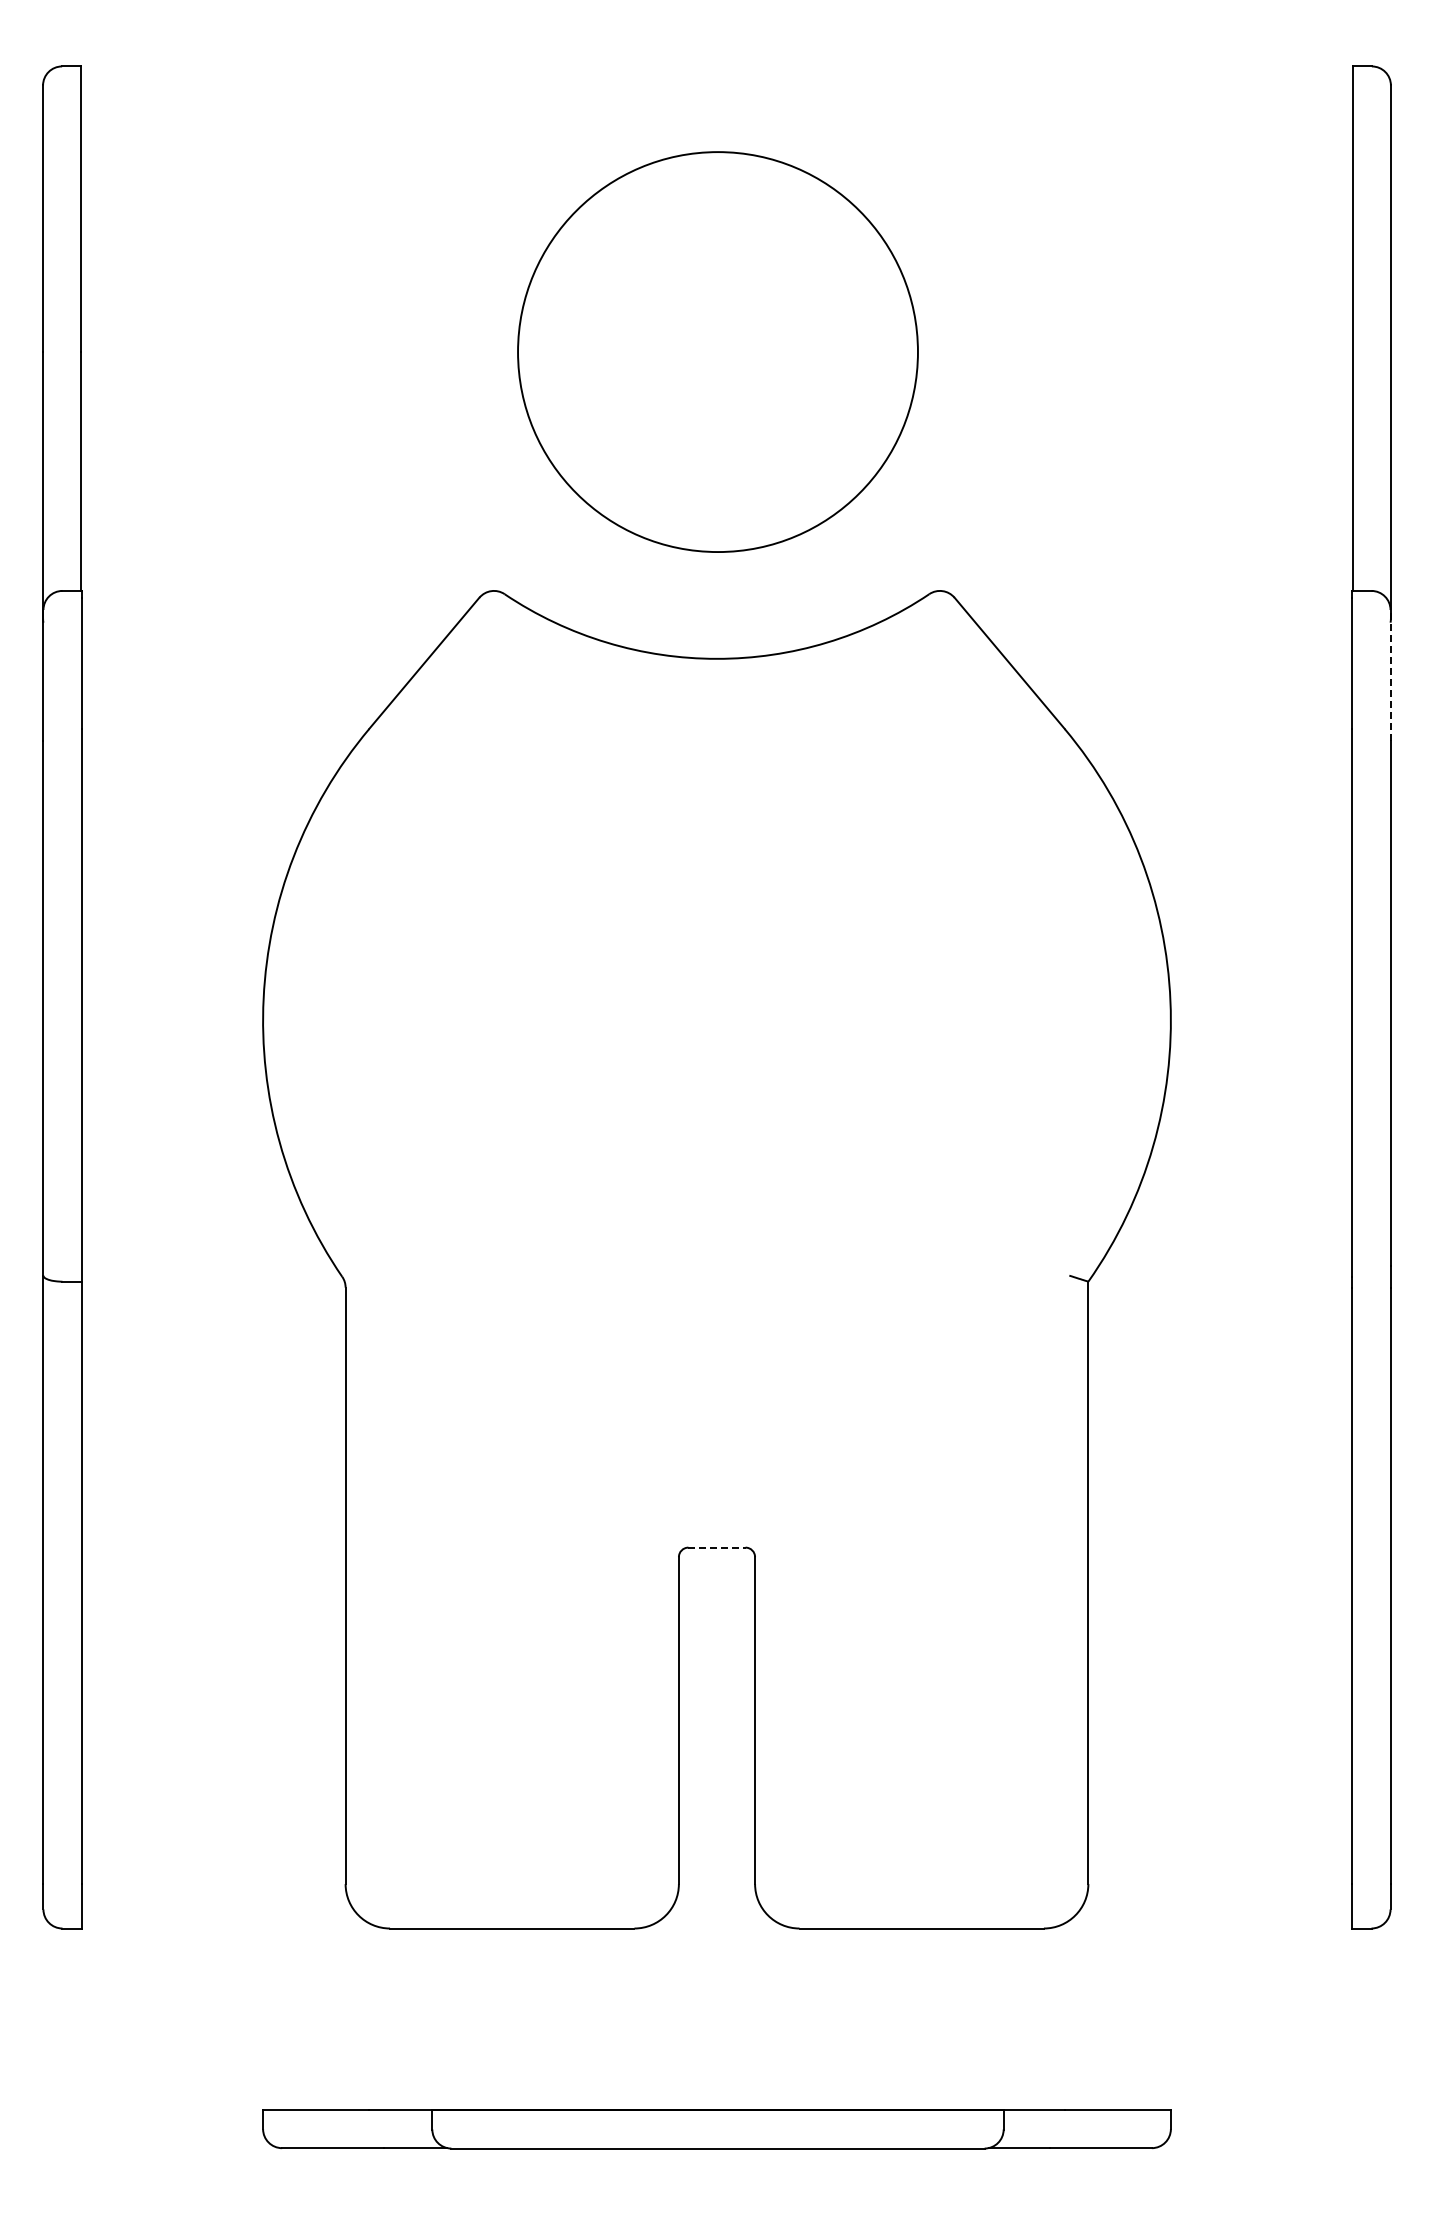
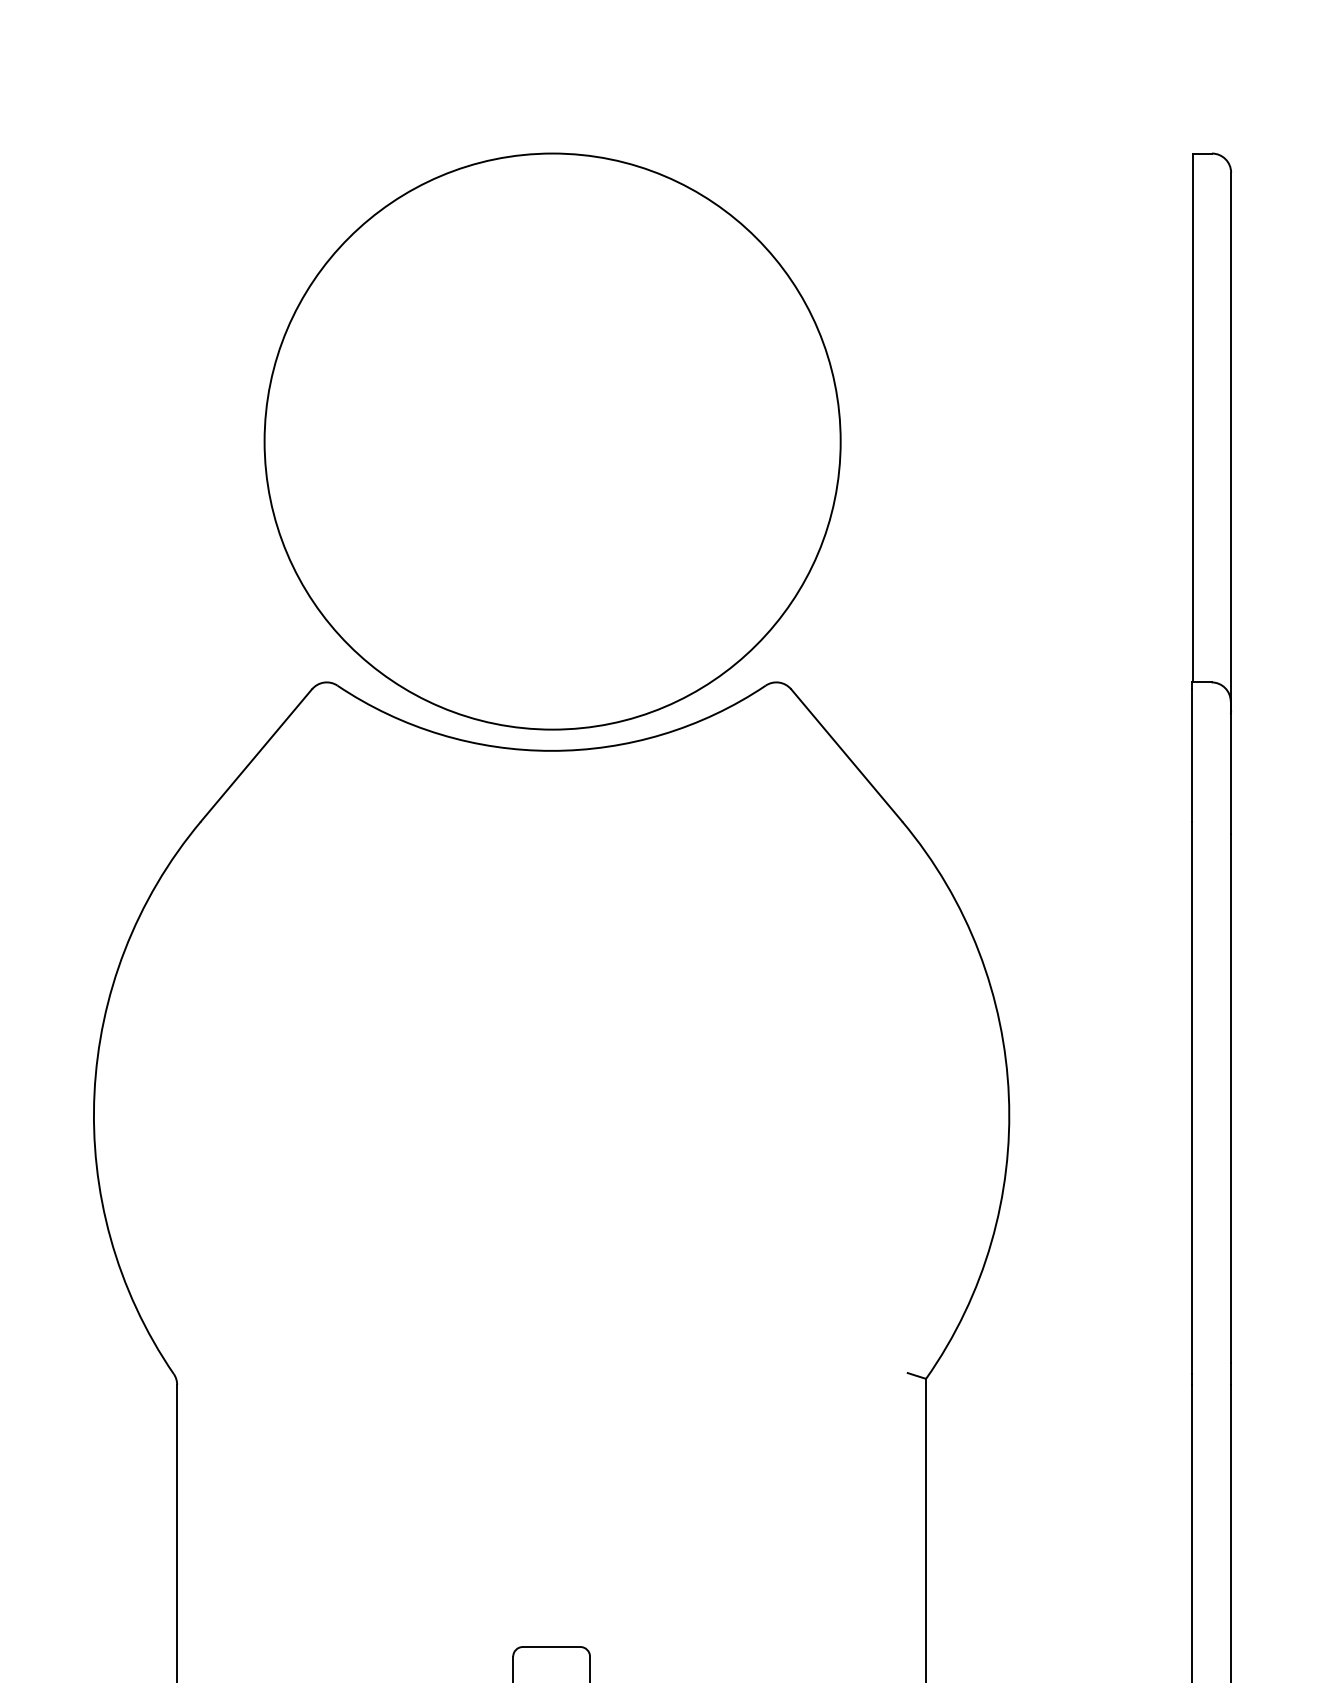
circle: (717, 351) -> (552, 440), size x1.43
line: (1390, 675) -> (1230, 767), dashed -> solid
line: (717, 1547) -> (552, 1646), dashed -> solid

